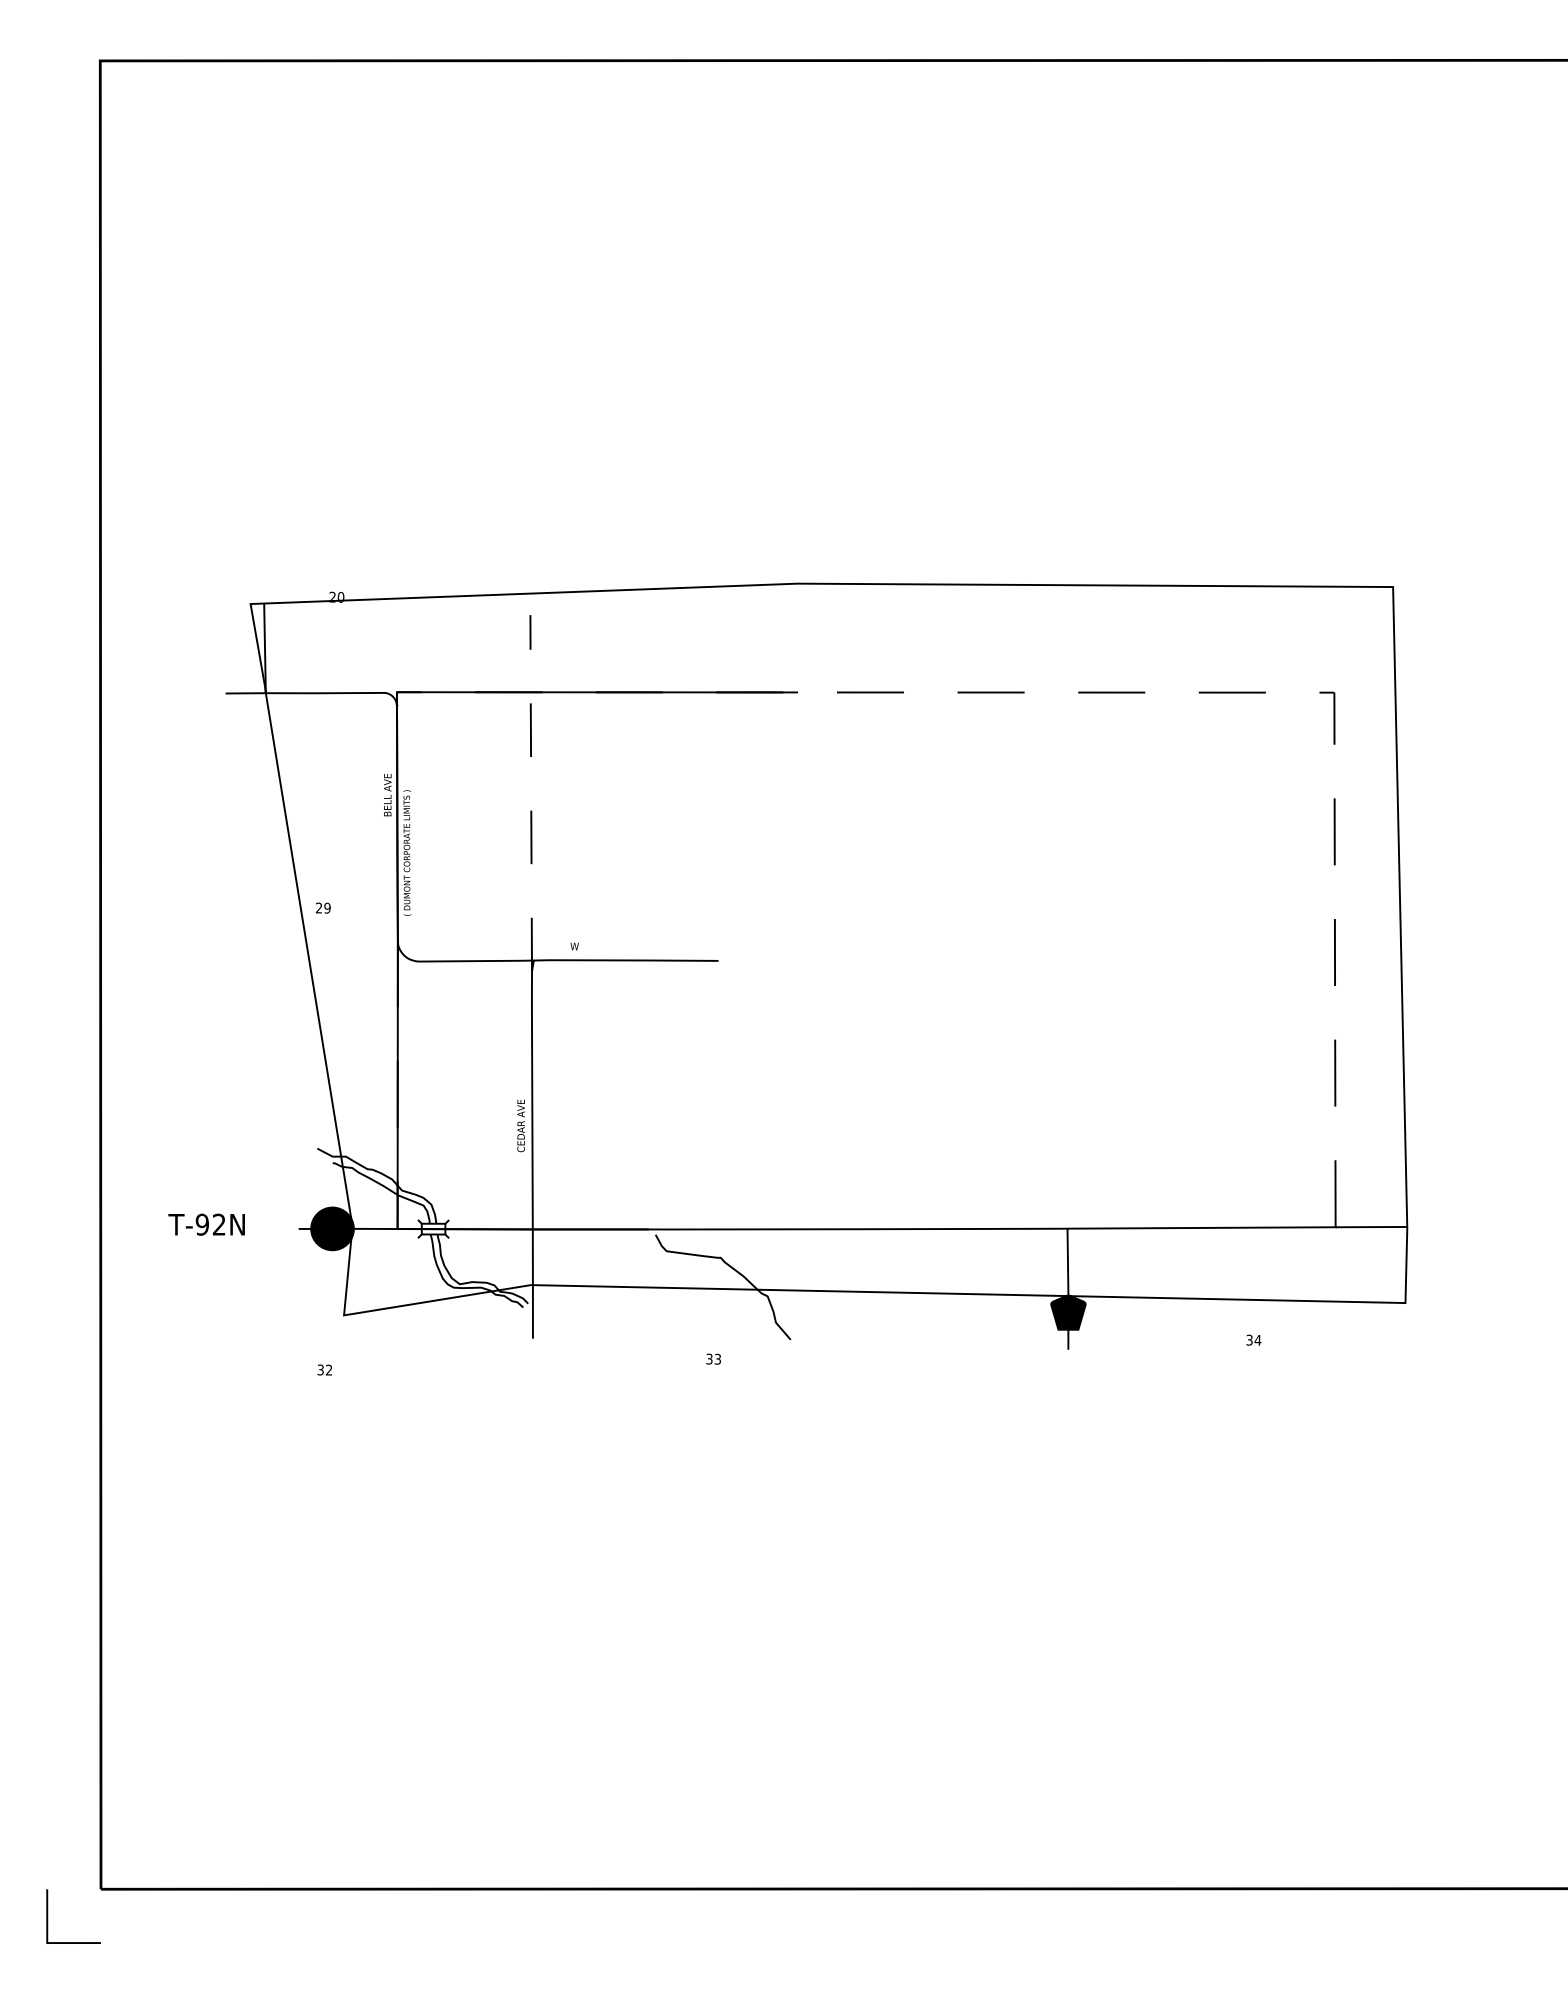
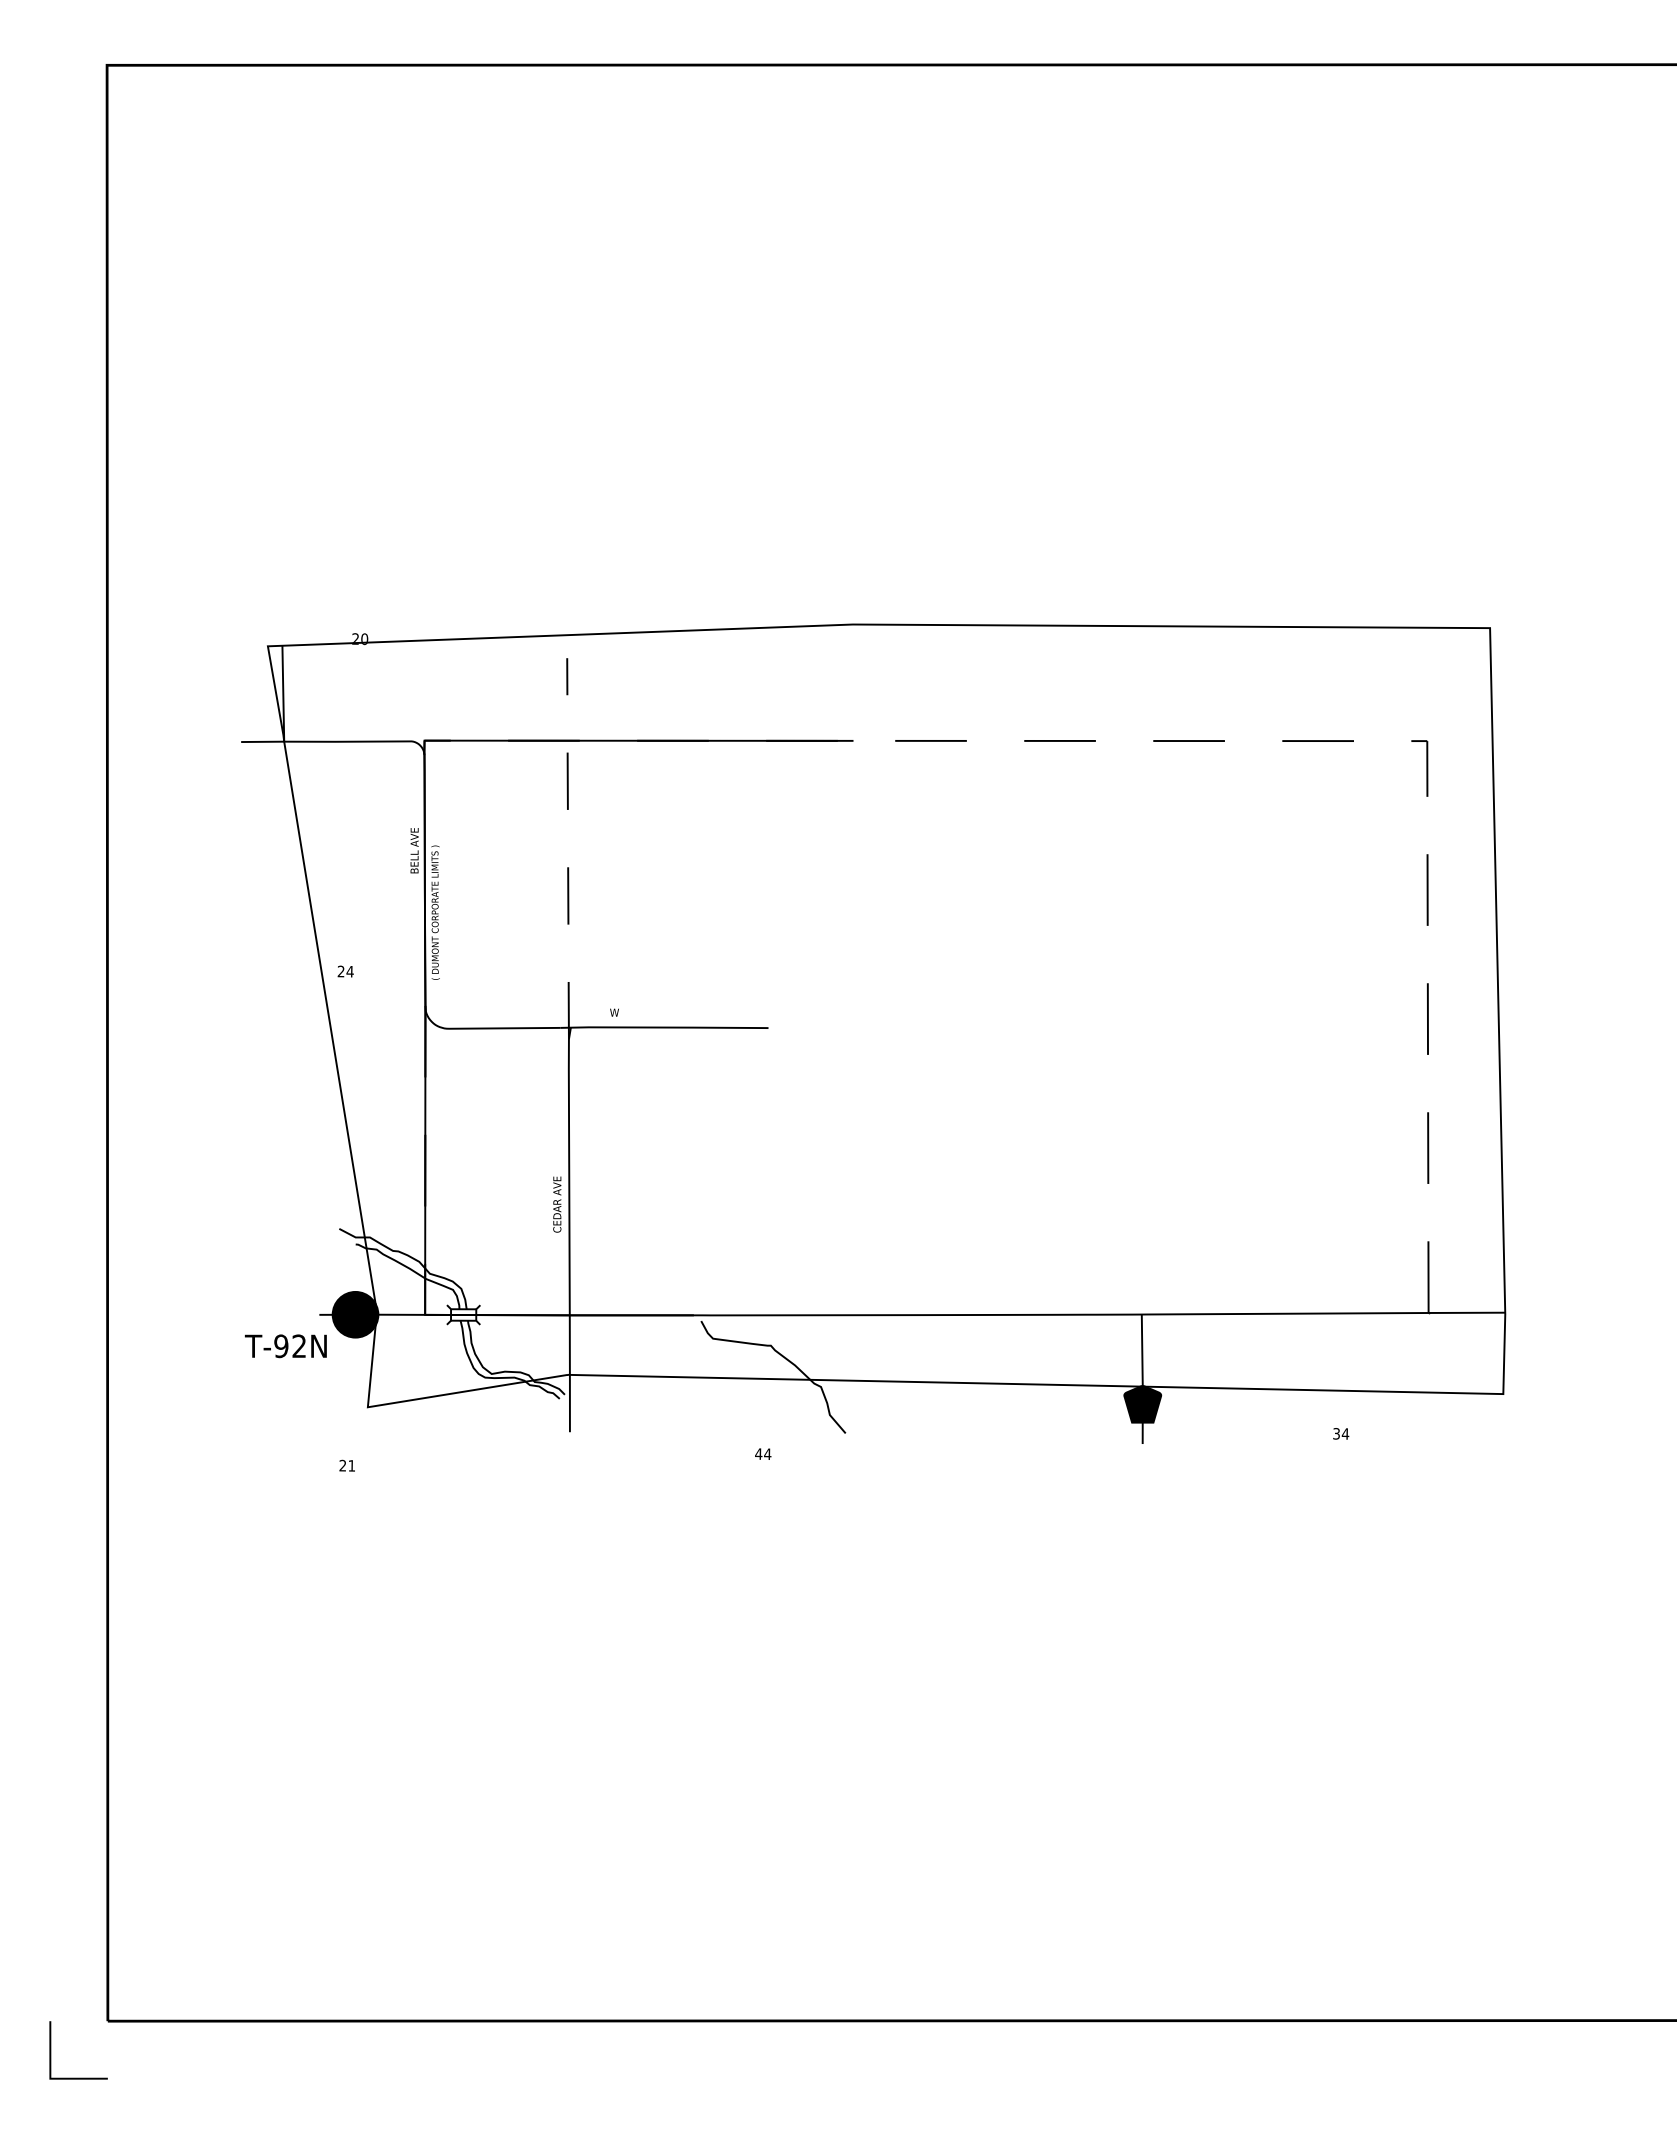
text: (326, 908) -> (349, 971), 29 -> 24
text: (206, 1224) -> (285, 1346), moved
text: (713, 1359) -> (763, 1454), 33 -> 44
text: (324, 1369) -> (346, 1465), 32 -> 21

